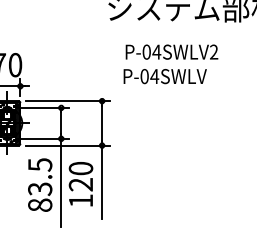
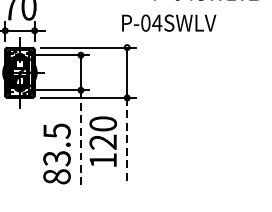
text: (164, 76) -> (168, 23), moved
line: (61, 182) -> (81, 139), solid -> dashed
line: (102, 182) -> (127, 139), solid -> dashed
text: (40, 184) -> (57, 153), moved

